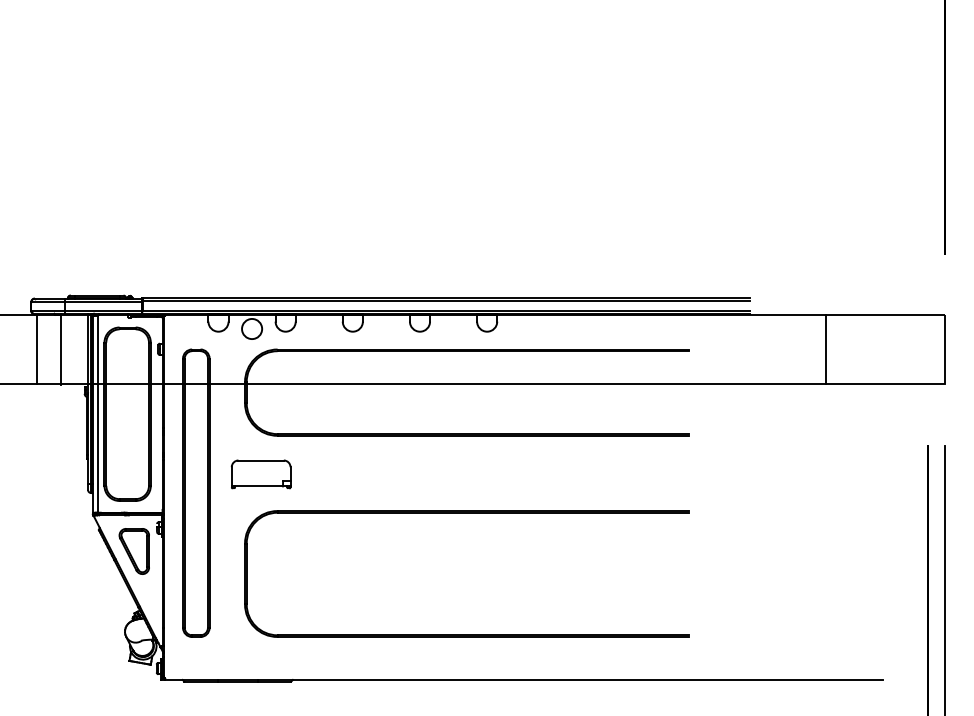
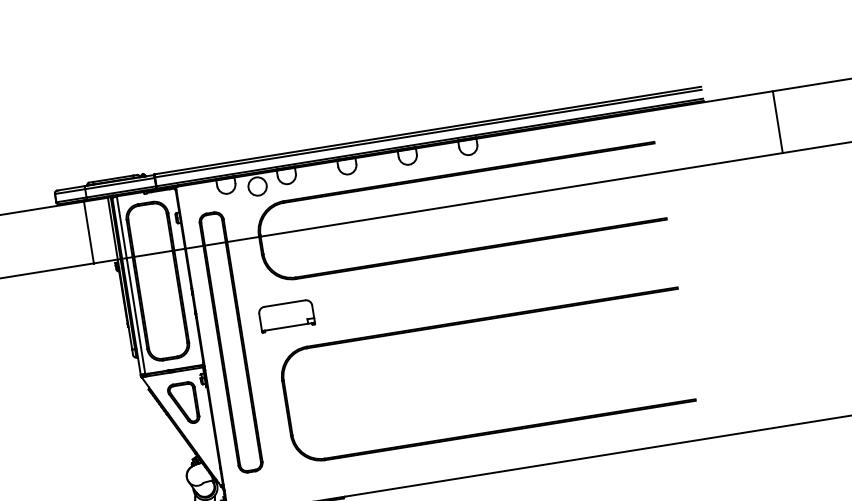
line: (37, 349) -> (67, 235), removed

